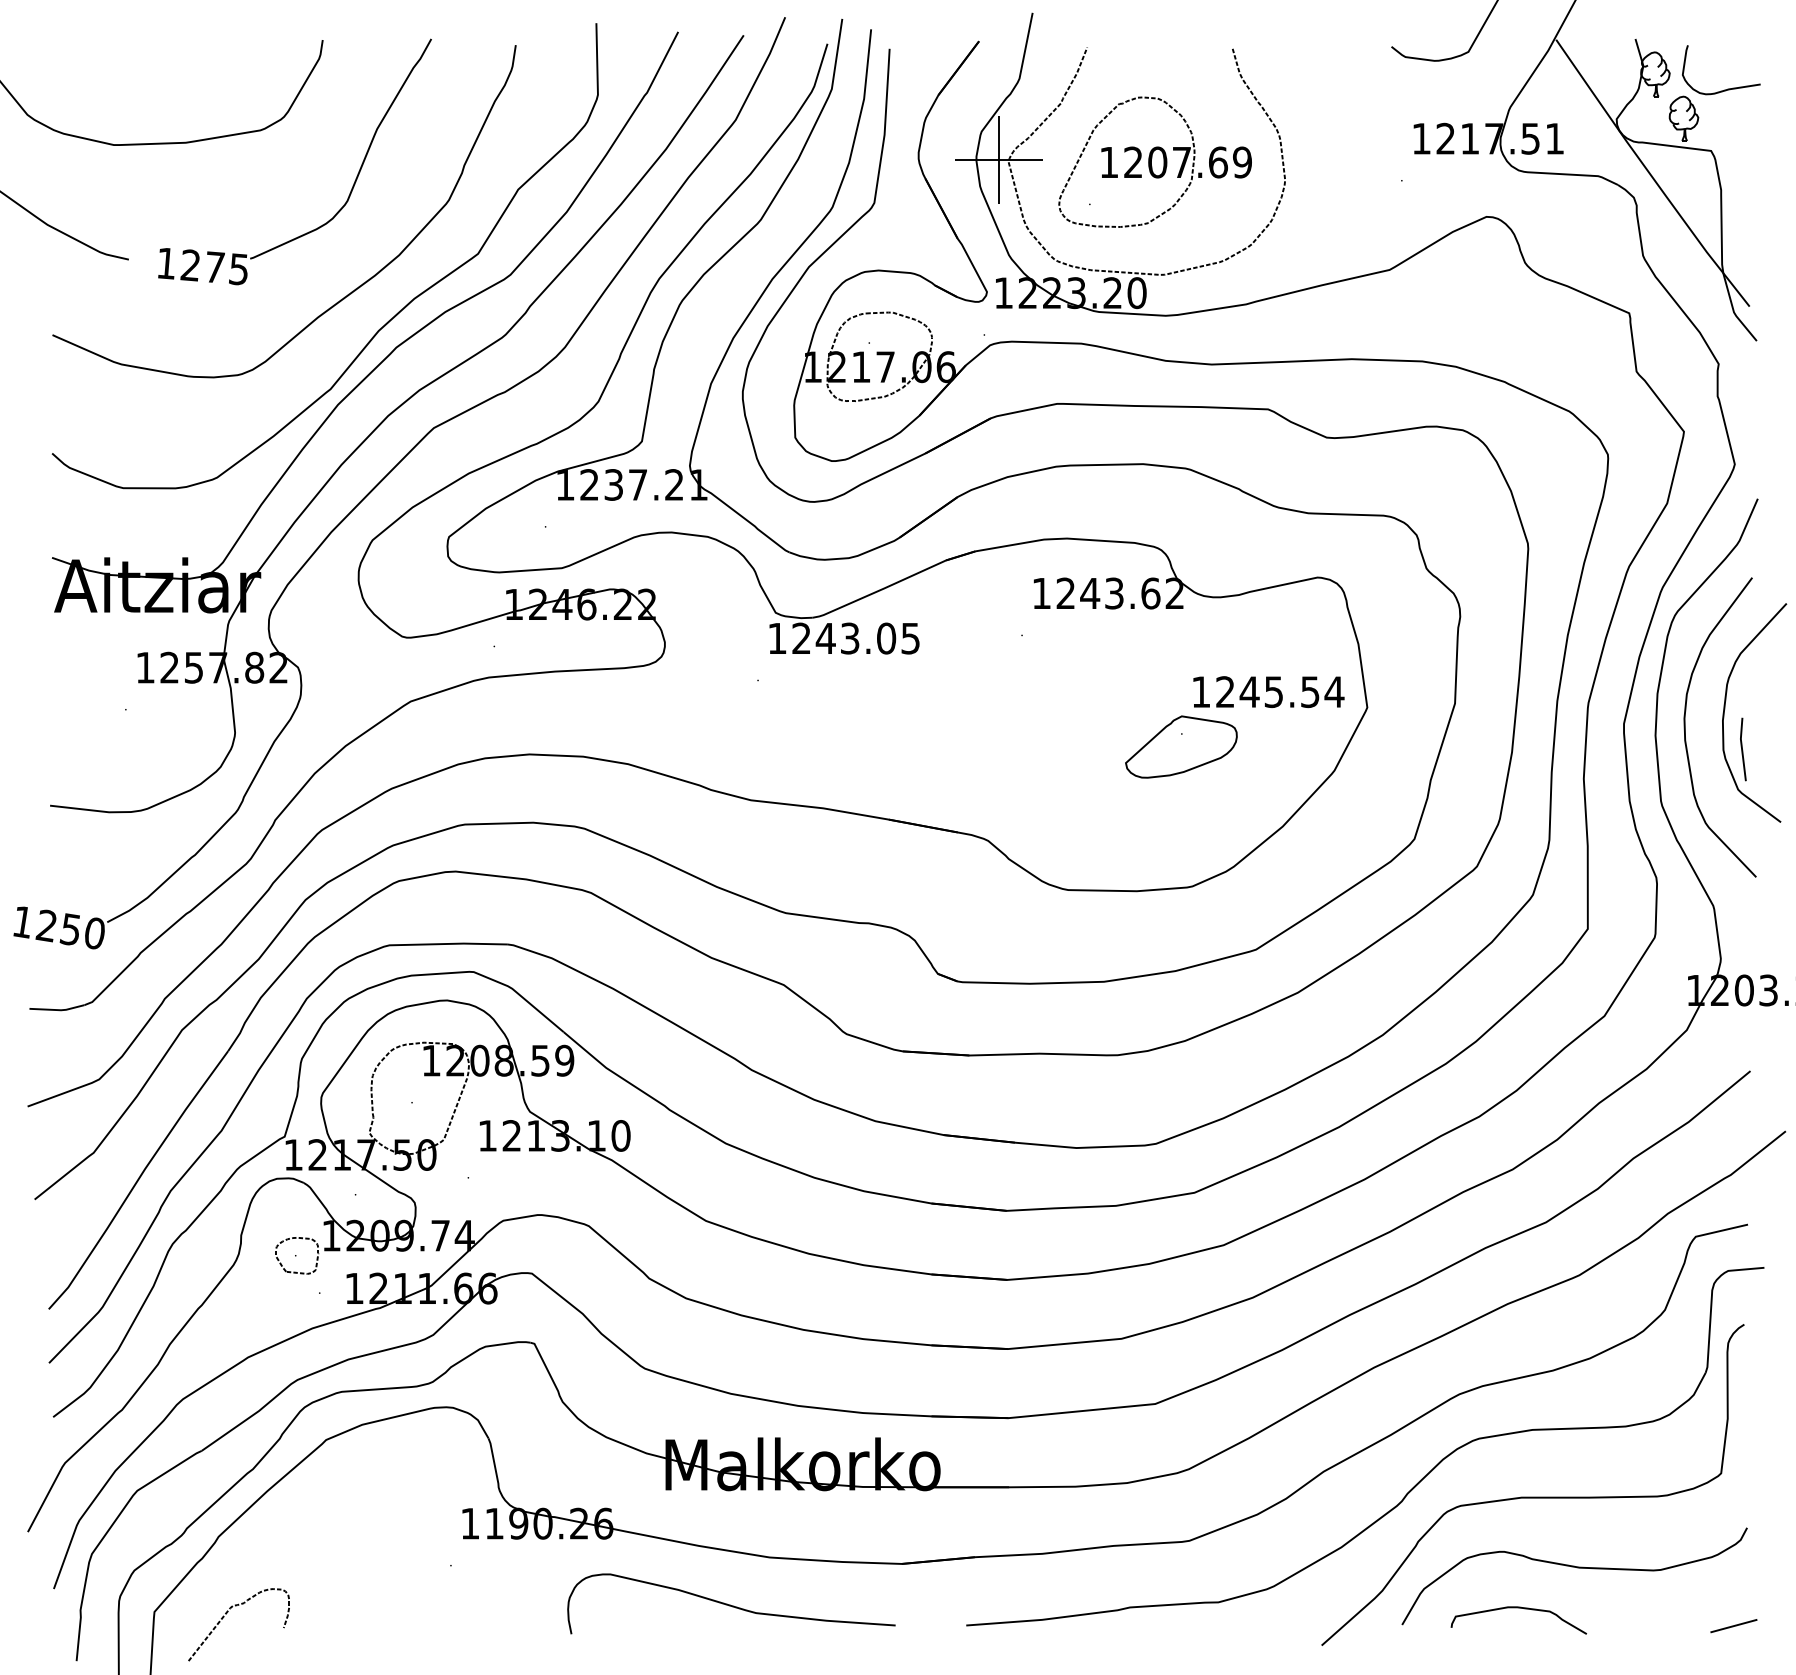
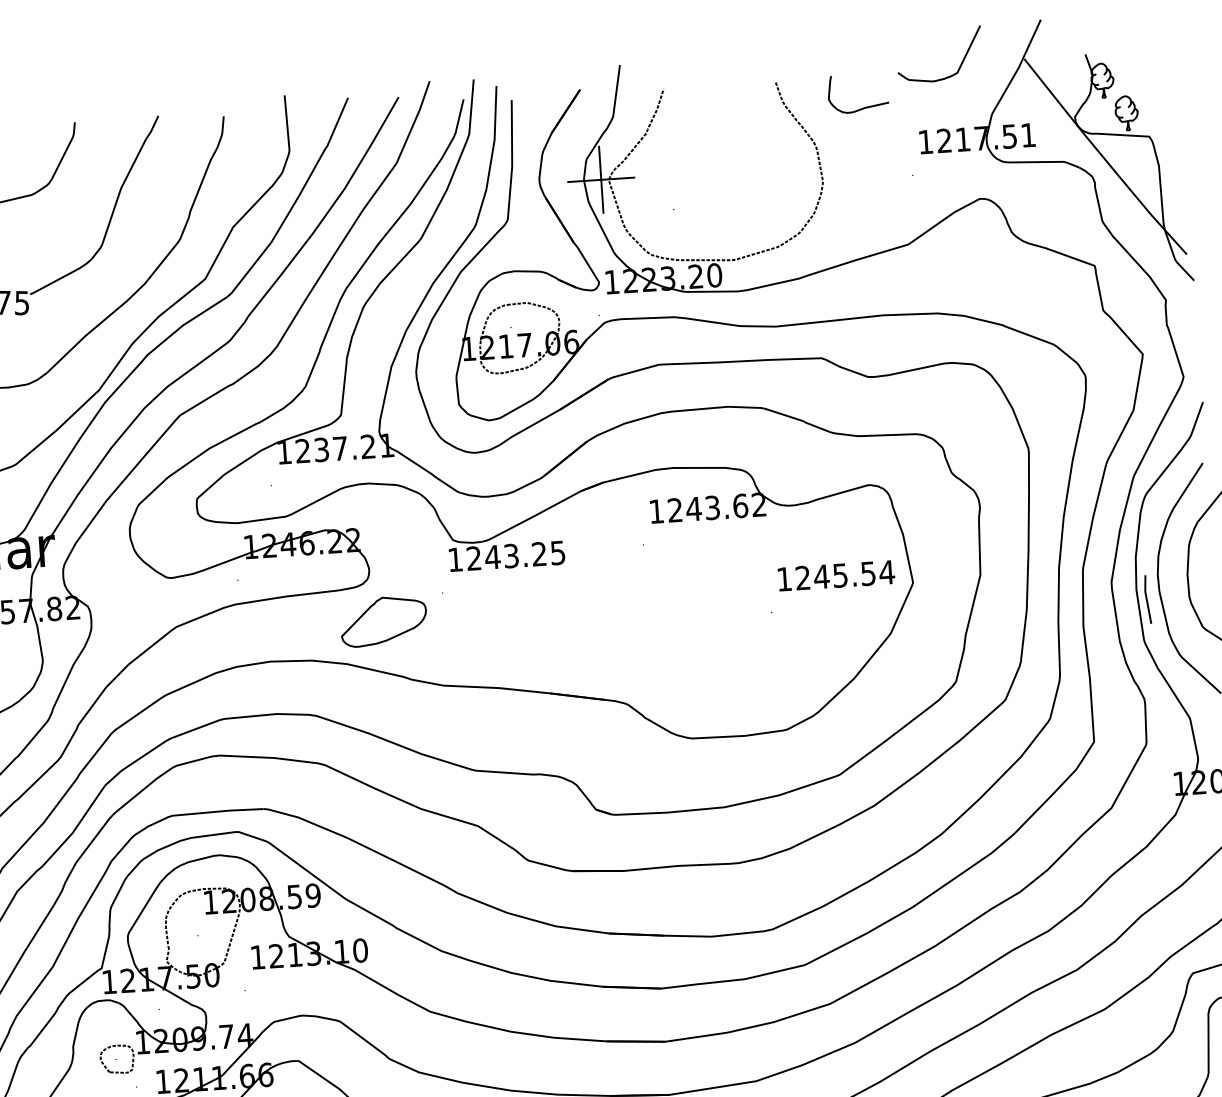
curve: (1727, 88) -> (863, 107), moved
part: (1154, 161) -> (721, 173), removed
text: (886, 638) -> (539, 554), 1243.05 -> 1243.25
part: (1181, 746) -> (383, 620), moved
line: (1742, 749) -> (1147, 599), moved

